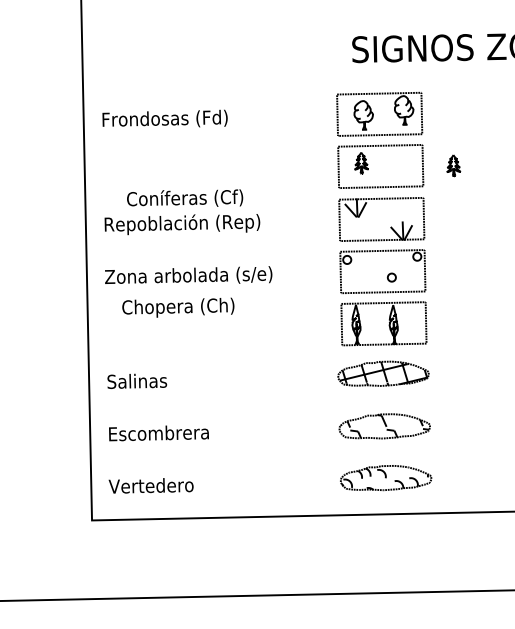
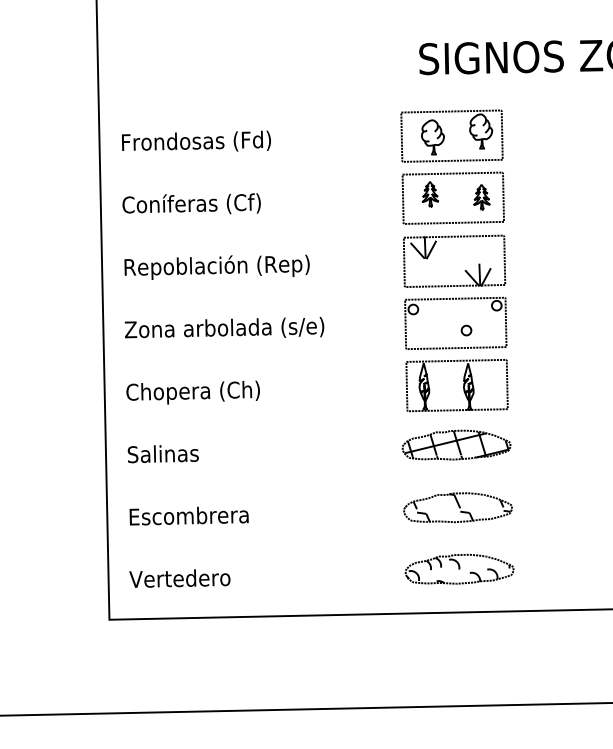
part: (453, 165) -> (481, 197), moved
text: (185, 197) -> (192, 203), moved
text: (178, 307) -> (193, 392), moved

